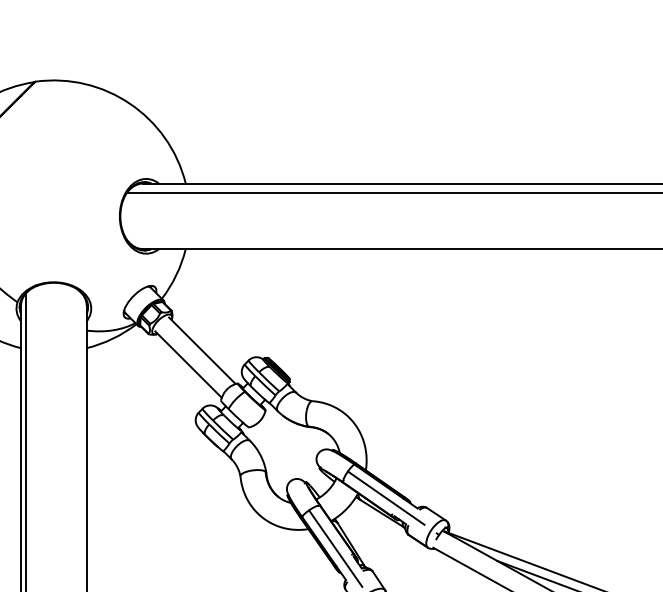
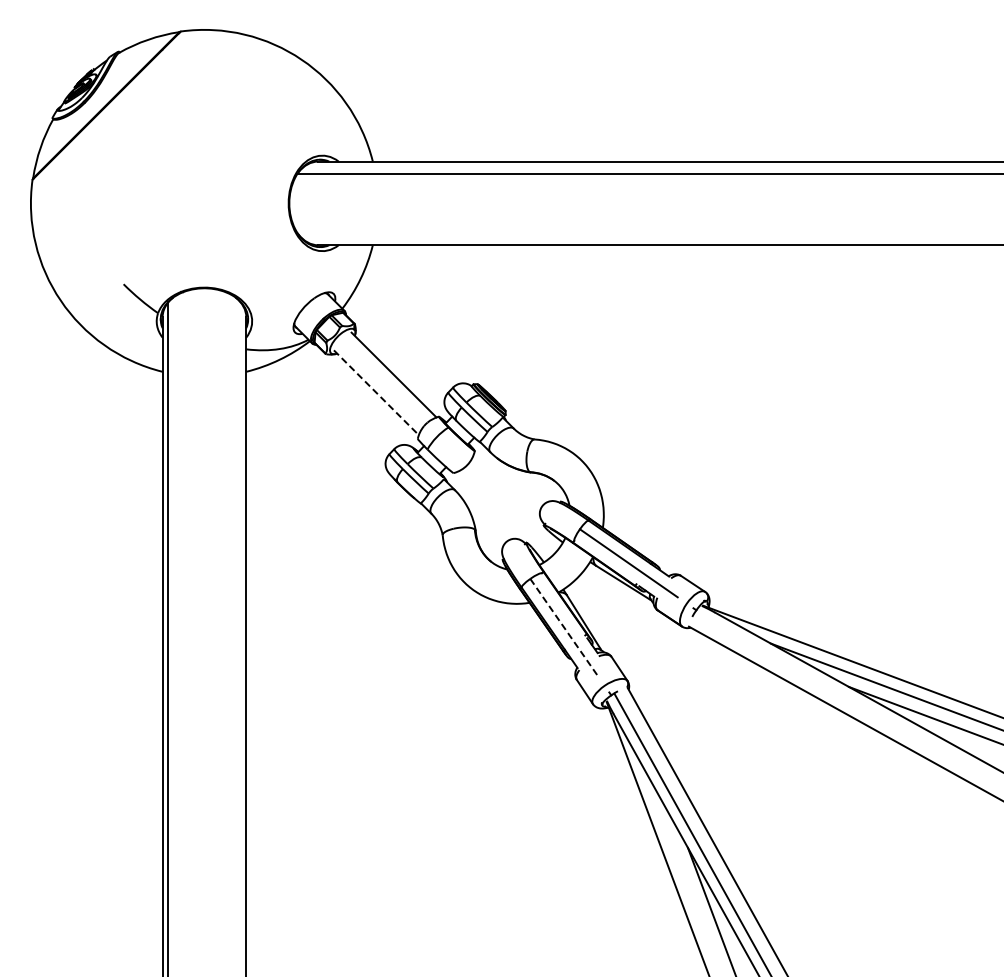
line: (188, 365) -> (376, 393), solid -> dashed
line: (335, 548) -> (564, 627), solid -> dashed

